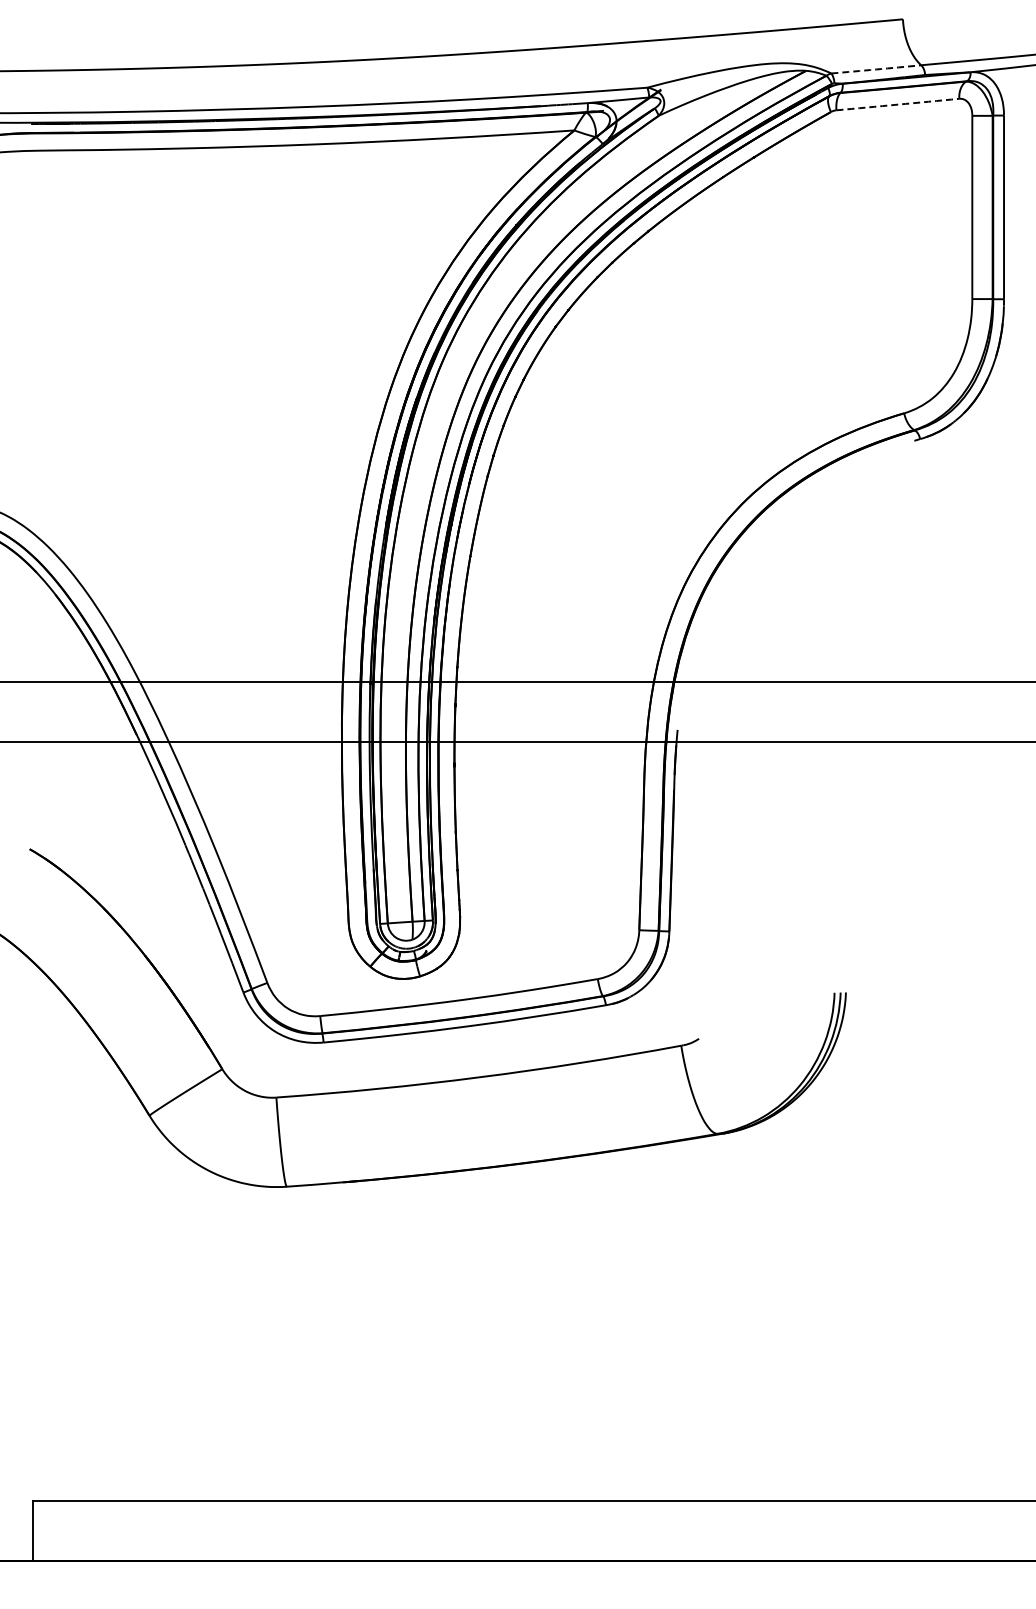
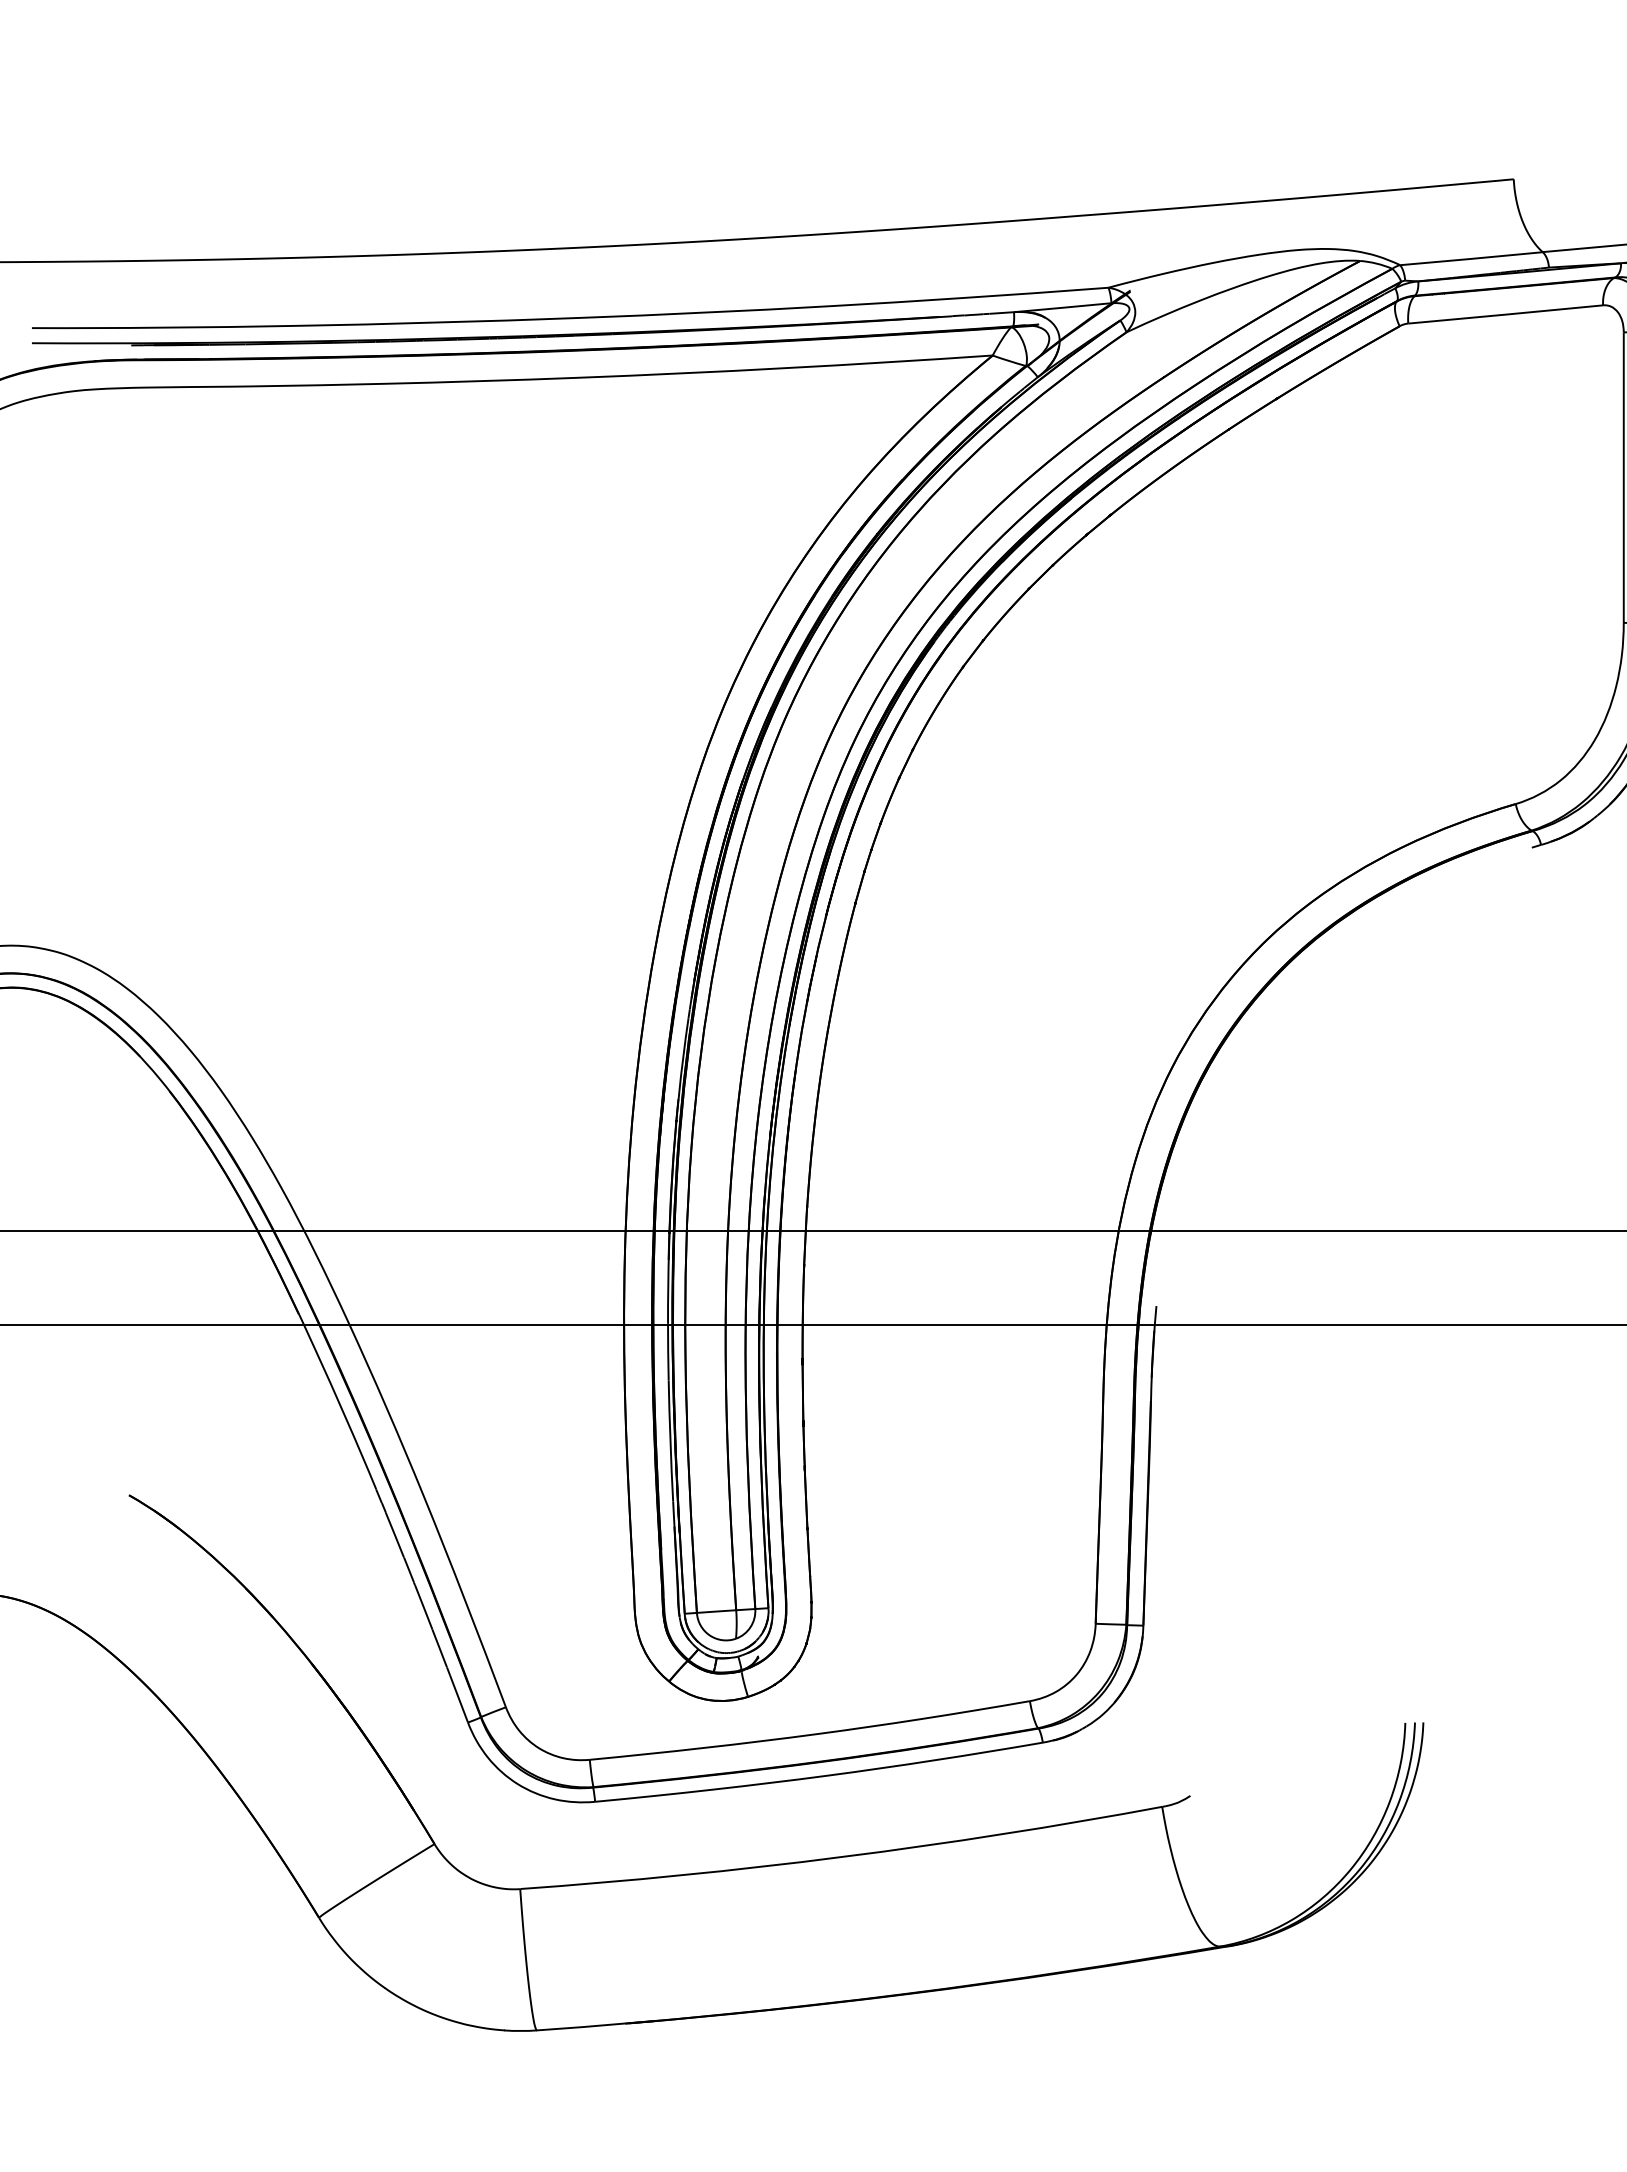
arc: (876, 69) -> (1471, 258), dashed -> solid
arc: (897, 104) -> (1505, 314), dashed -> solid

